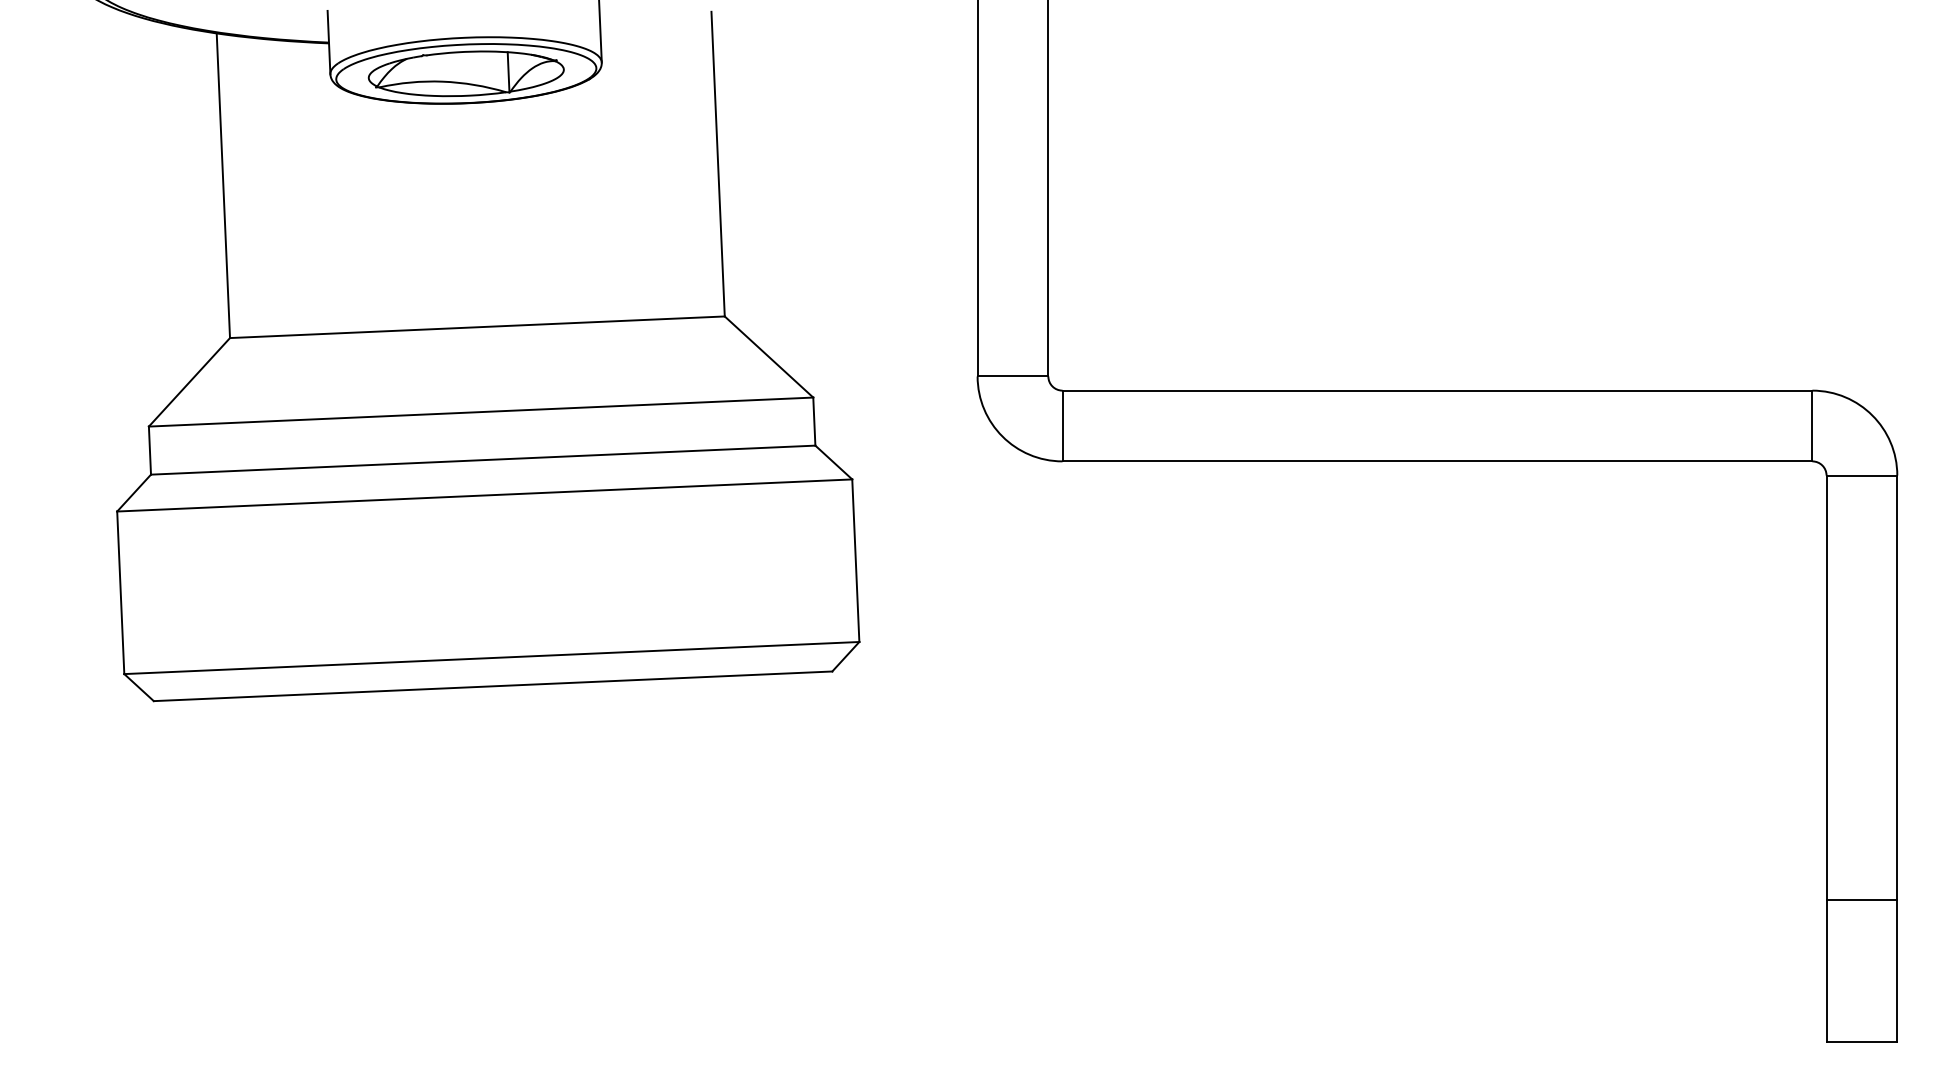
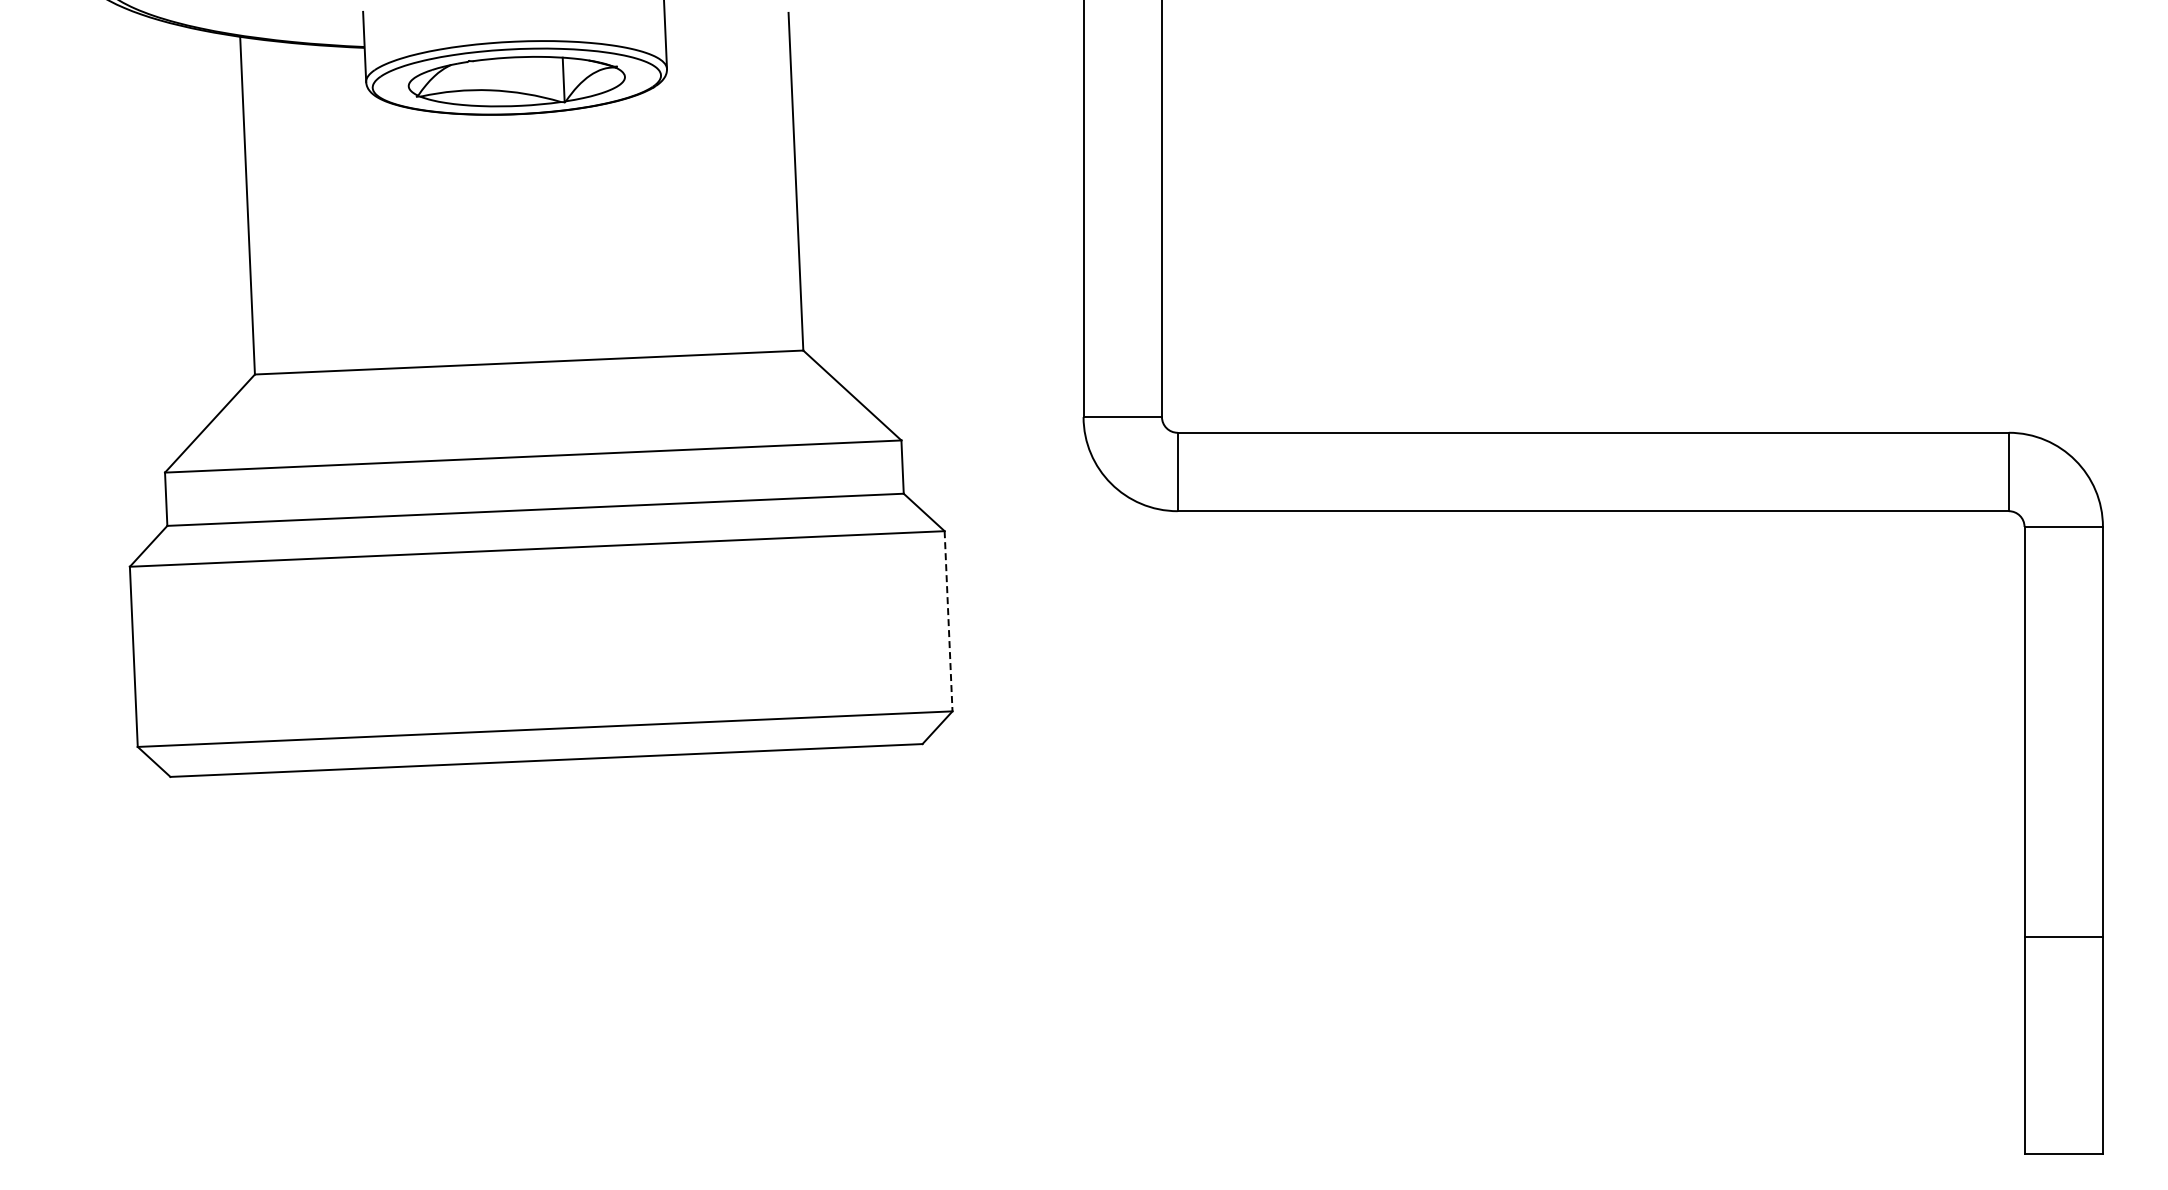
line: (855, 560) -> (948, 621), solid -> dashed
line: (1861, 900) -> (2063, 937), moved

